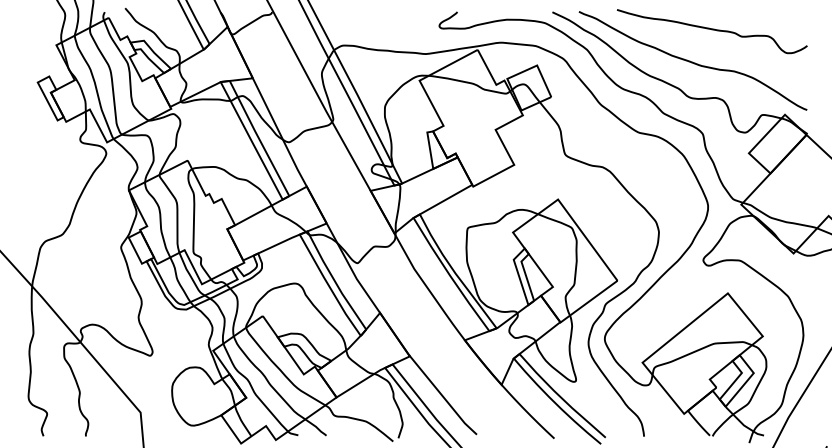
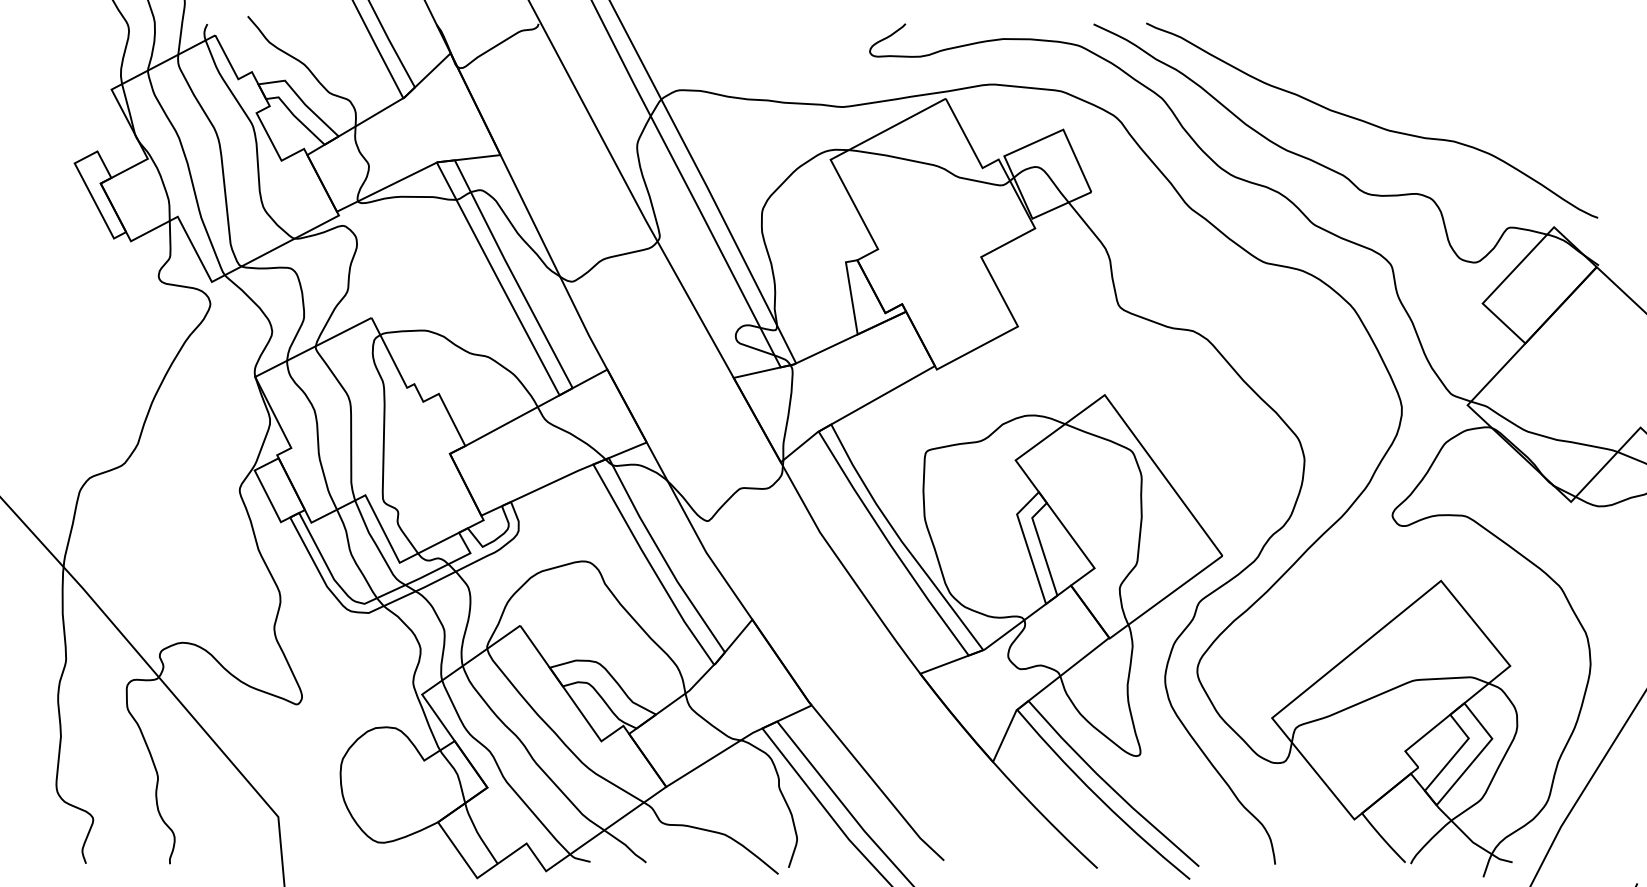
curve: (712, 30) -> (1410, 60), removed

